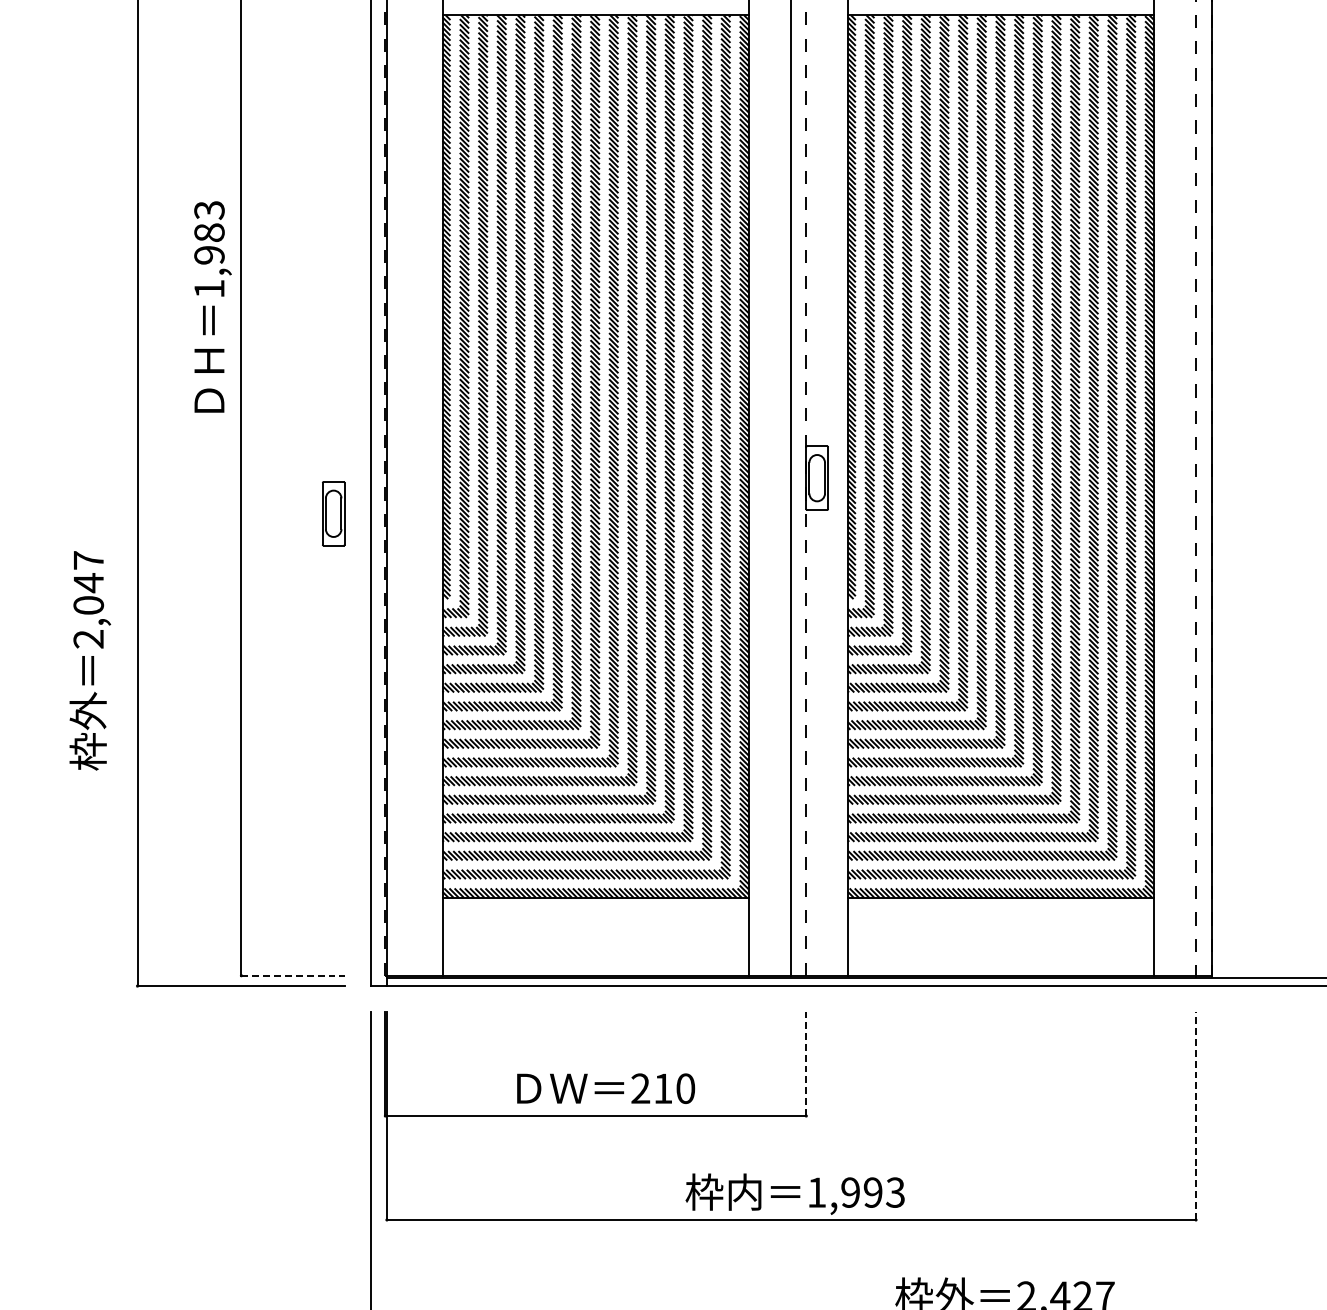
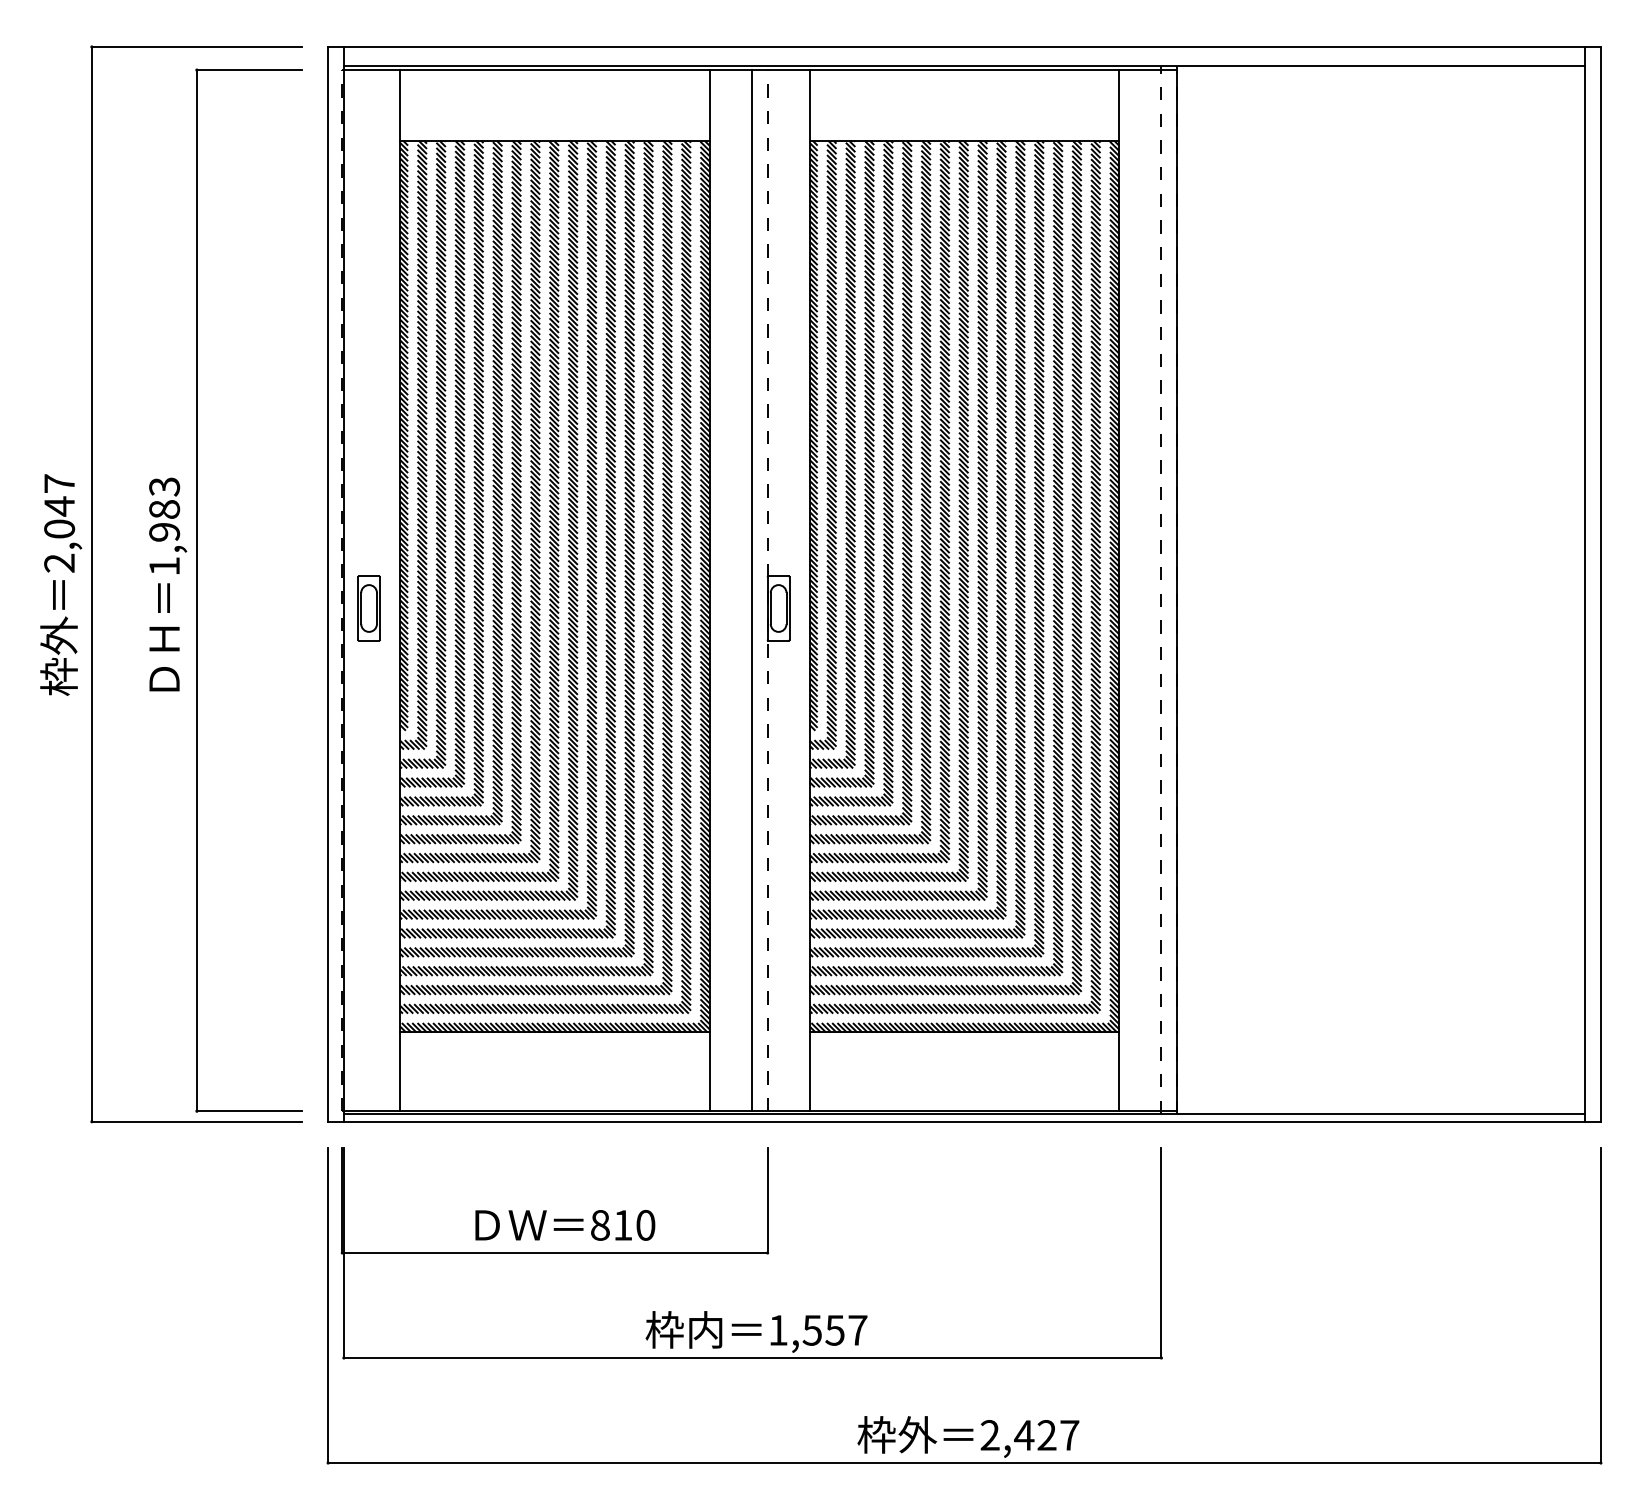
text: (213, 306) -> (168, 584), moved
part: (333, 513) -> (368, 608), moved
text: (90, 660) -> (61, 584), moved
line: (293, 975) -> (249, 1111), dashed -> solid
line: (806, 1064) -> (767, 1200), dashed -> solid
text: (640, 1088) -> (600, 1225), 210 -> 810
line: (1196, 1115) -> (1161, 1252), dashed -> solid
text: (872, 1192) -> (834, 1330), 1,993 -> 1,557

